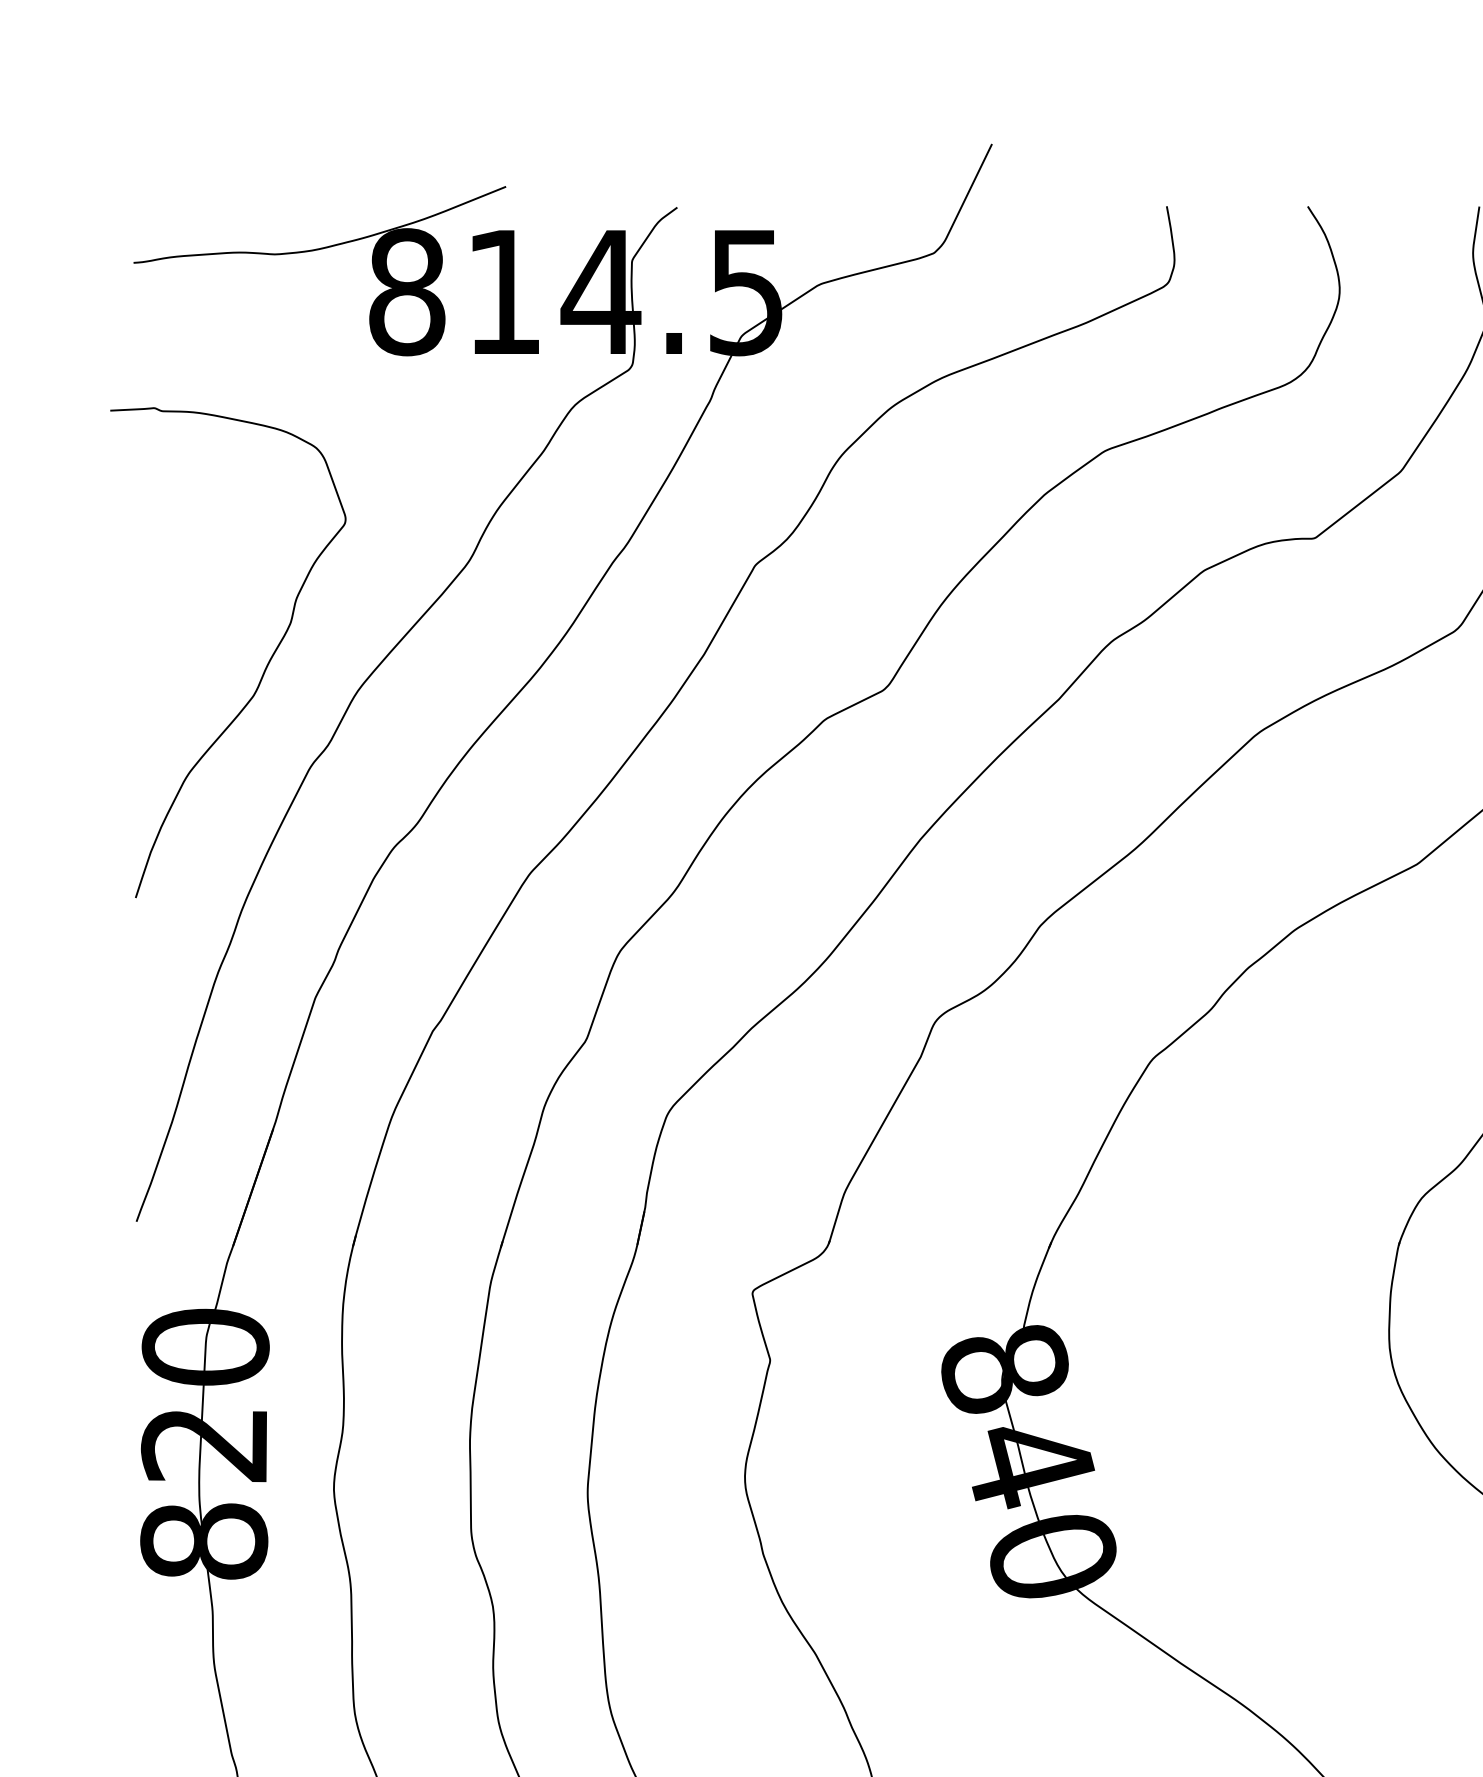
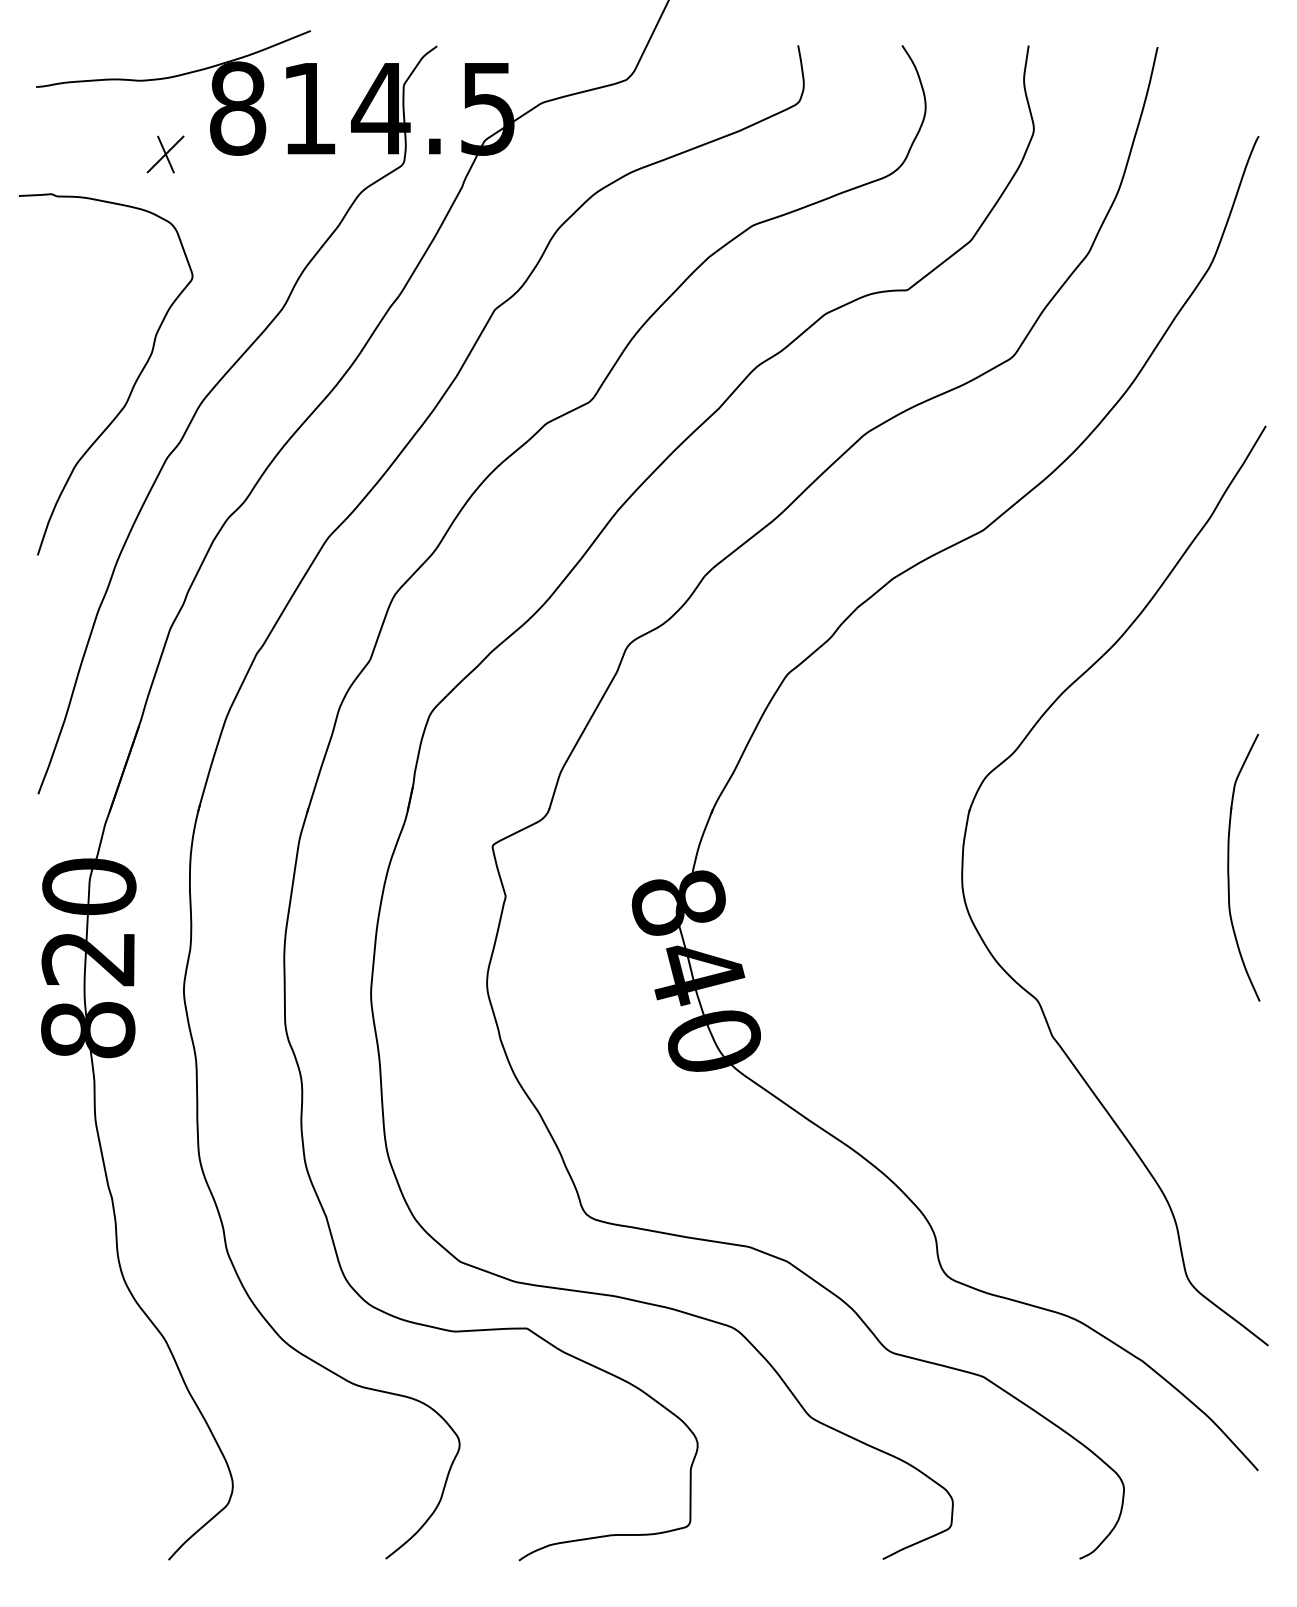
part: (308, 354) -> (165, 154), added

